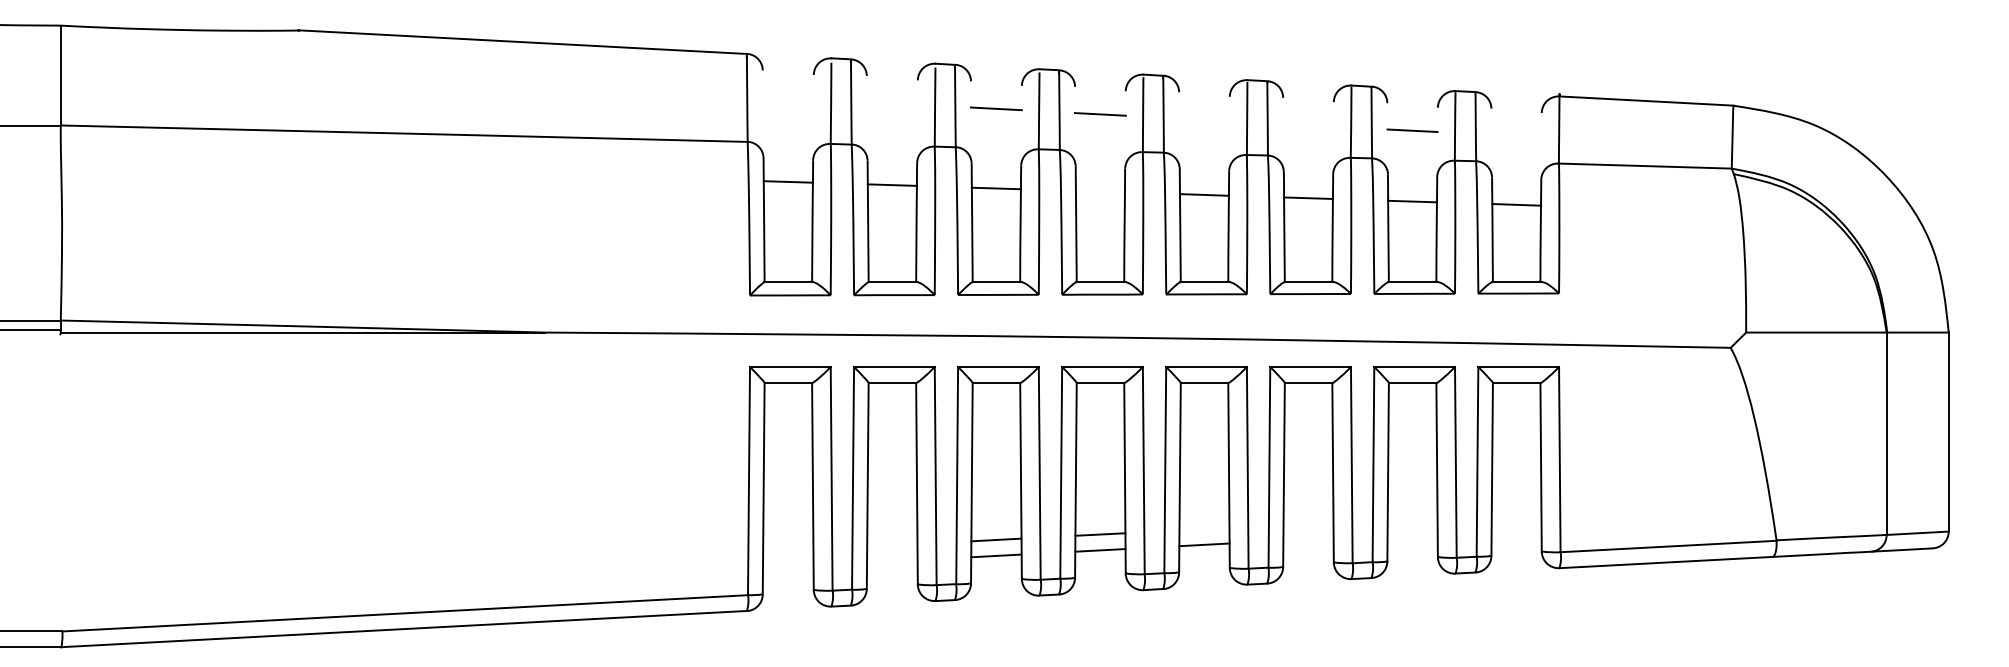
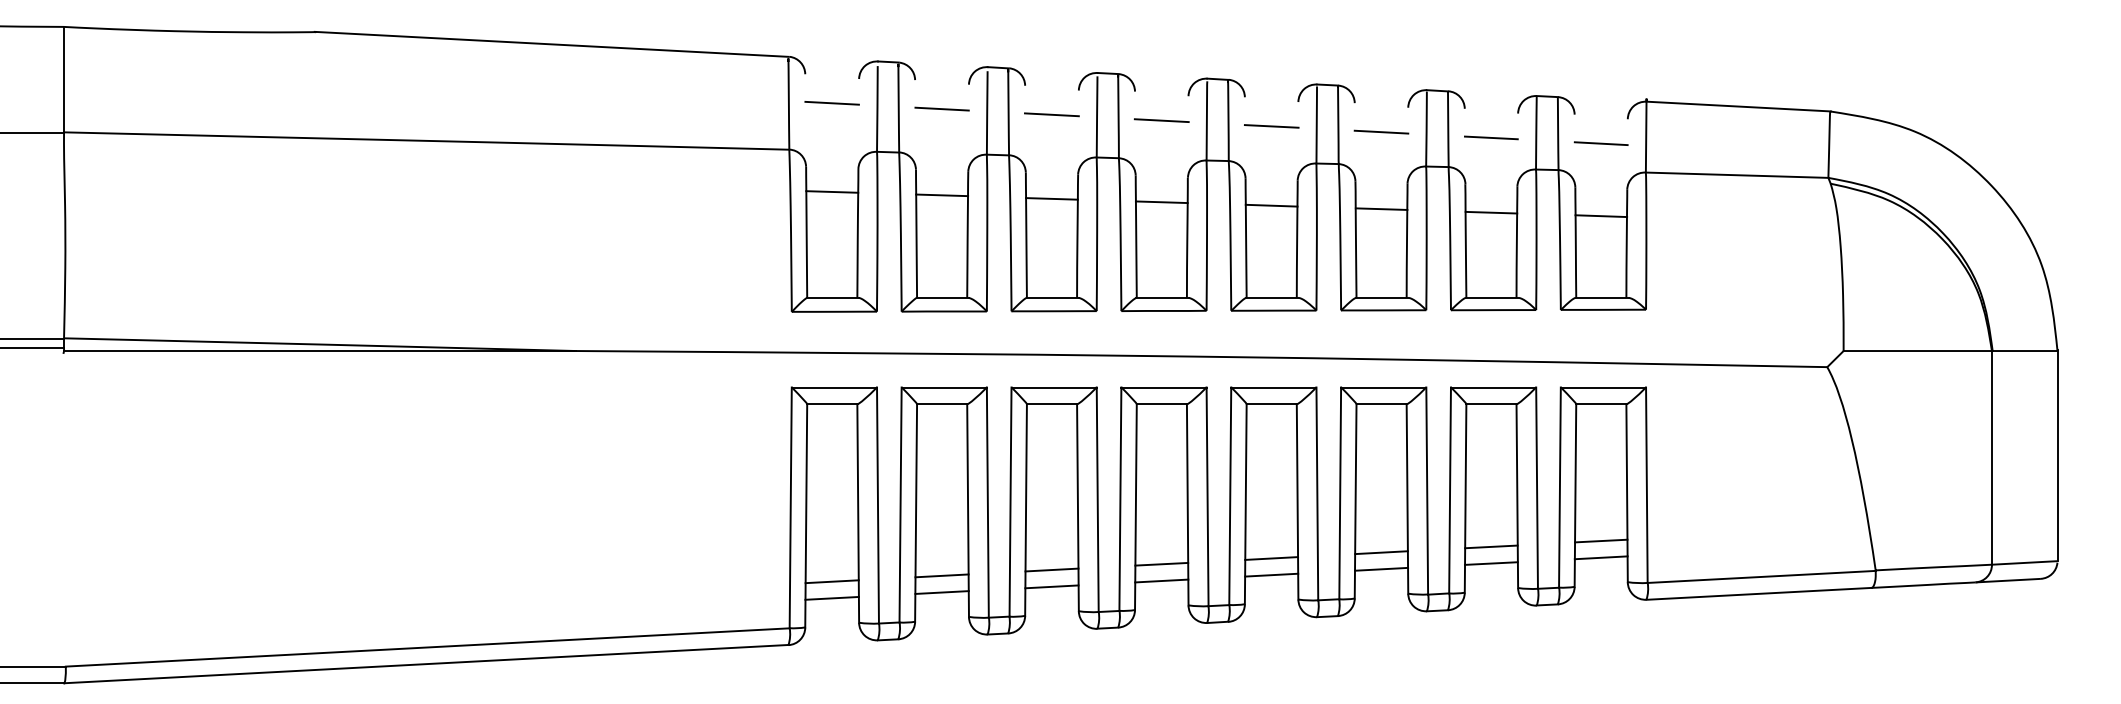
line: (788, 97) -> (832, 102), added
line: (892, 103) -> (942, 109), added
line: (1204, 119) -> (1271, 126), added
line: (1308, 125) -> (1381, 132), added
line: (1516, 136) -> (1601, 143), added
line: (1099, 191) -> (1160, 202), added
line: (1516, 512) -> (1601, 541), added
line: (1412, 517) -> (1491, 546), added
line: (1308, 523) -> (1381, 552), added
line: (1204, 528) -> (1271, 557), added
line: (1516, 528) -> (1601, 557), added
line: (1412, 533) -> (1491, 563), added
line: (1308, 538) -> (1381, 568), added
line: (892, 545) -> (942, 575), added
line: (788, 550) -> (832, 581), added
line: (892, 560) -> (942, 591), added
line: (787, 566) -> (831, 598), added

